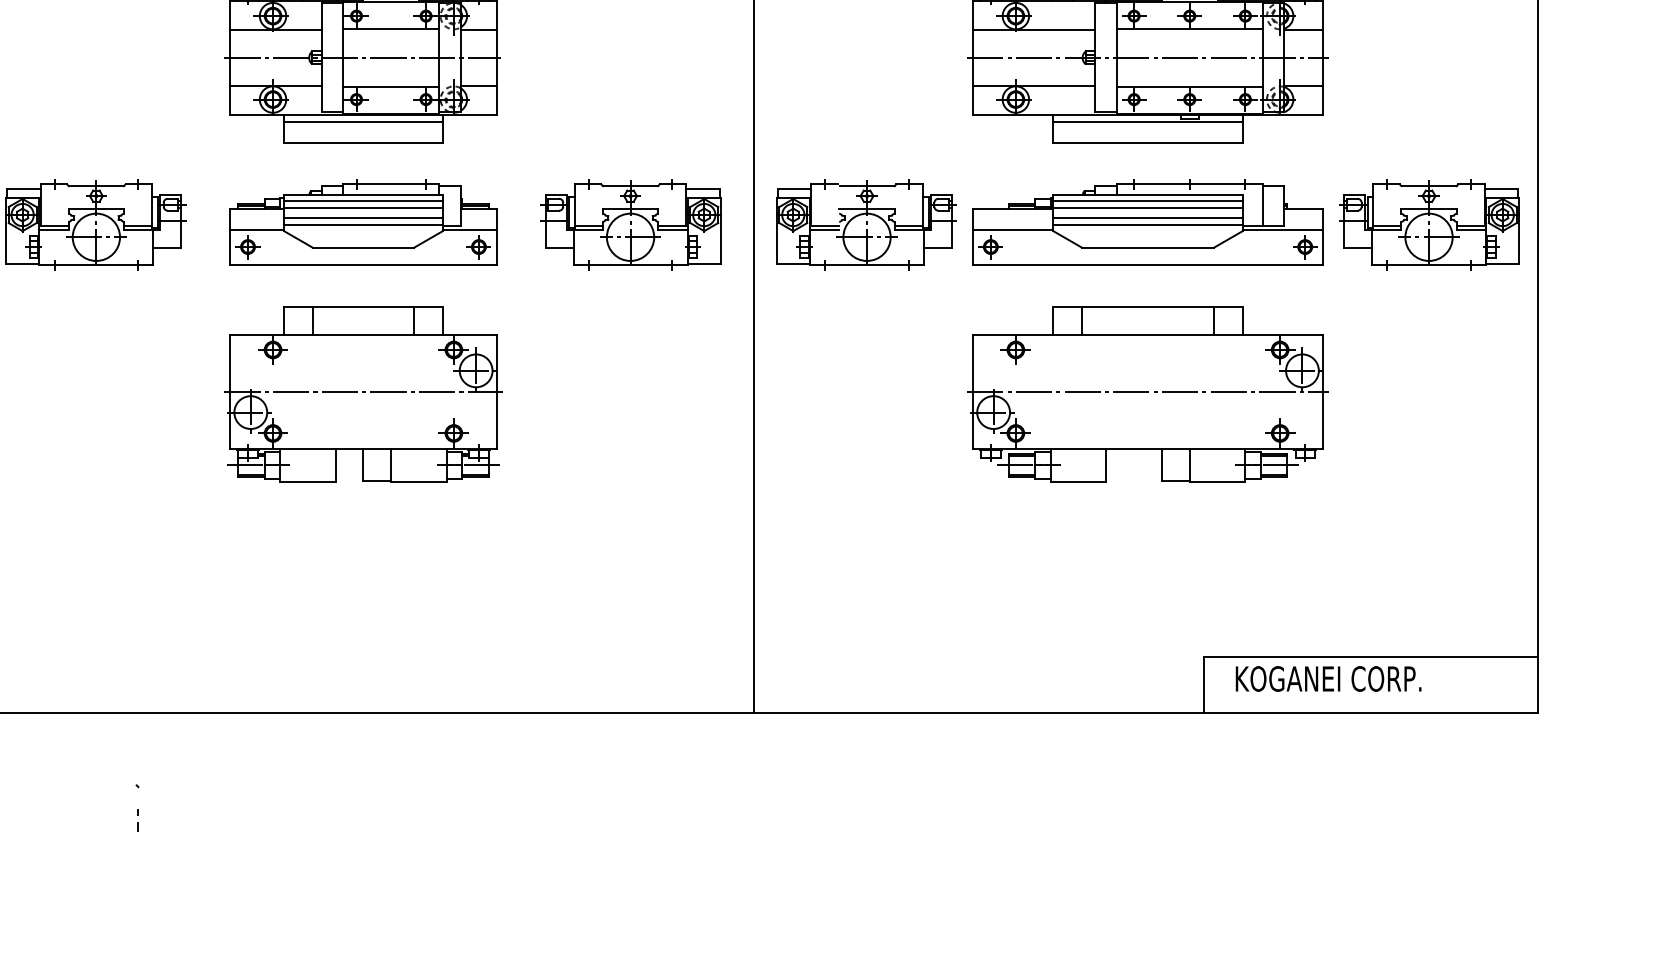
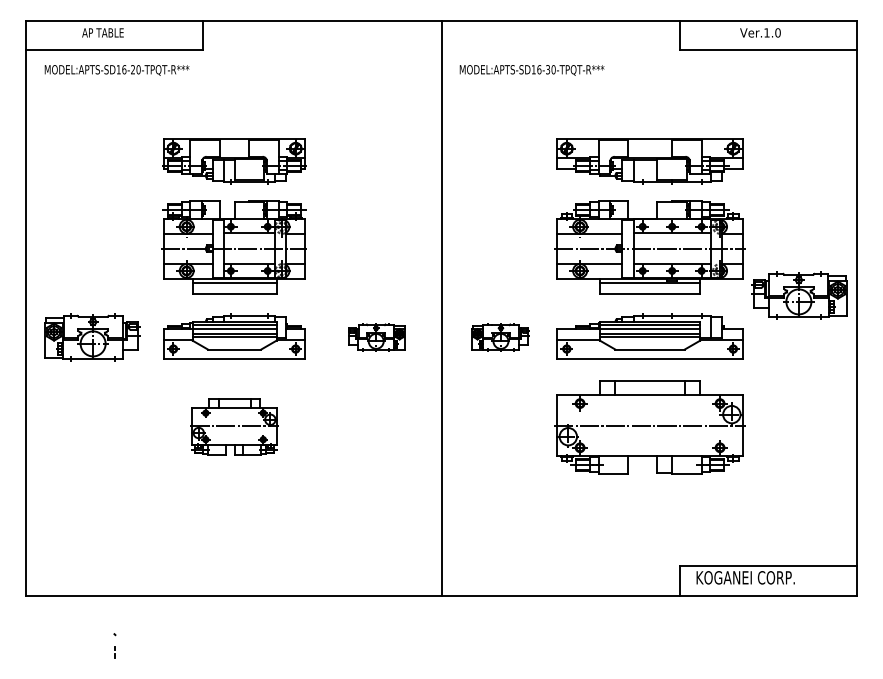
part: (631, 225) -> (376, 337), size x0.6
part: (865, 225) -> (500, 337), size x0.6
part: (1430, 225) -> (799, 295), moved
part: (363, 395) -> (234, 427), size x0.6

